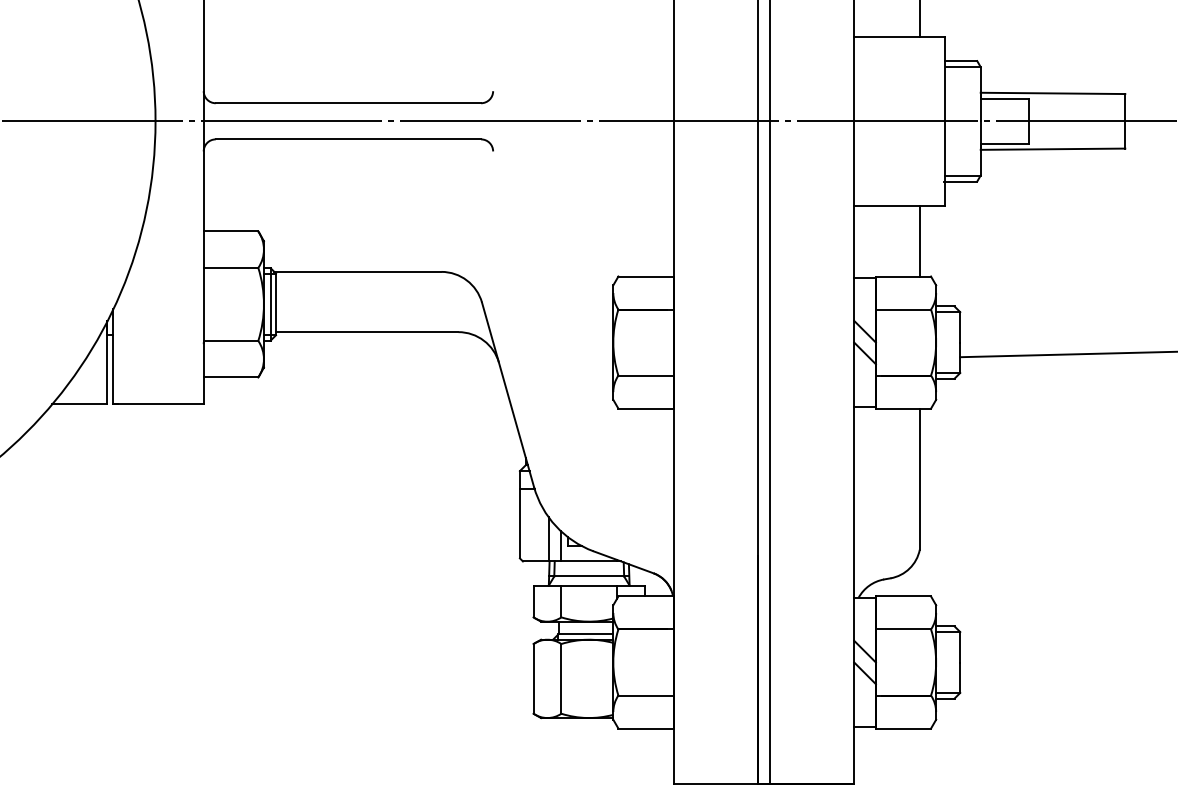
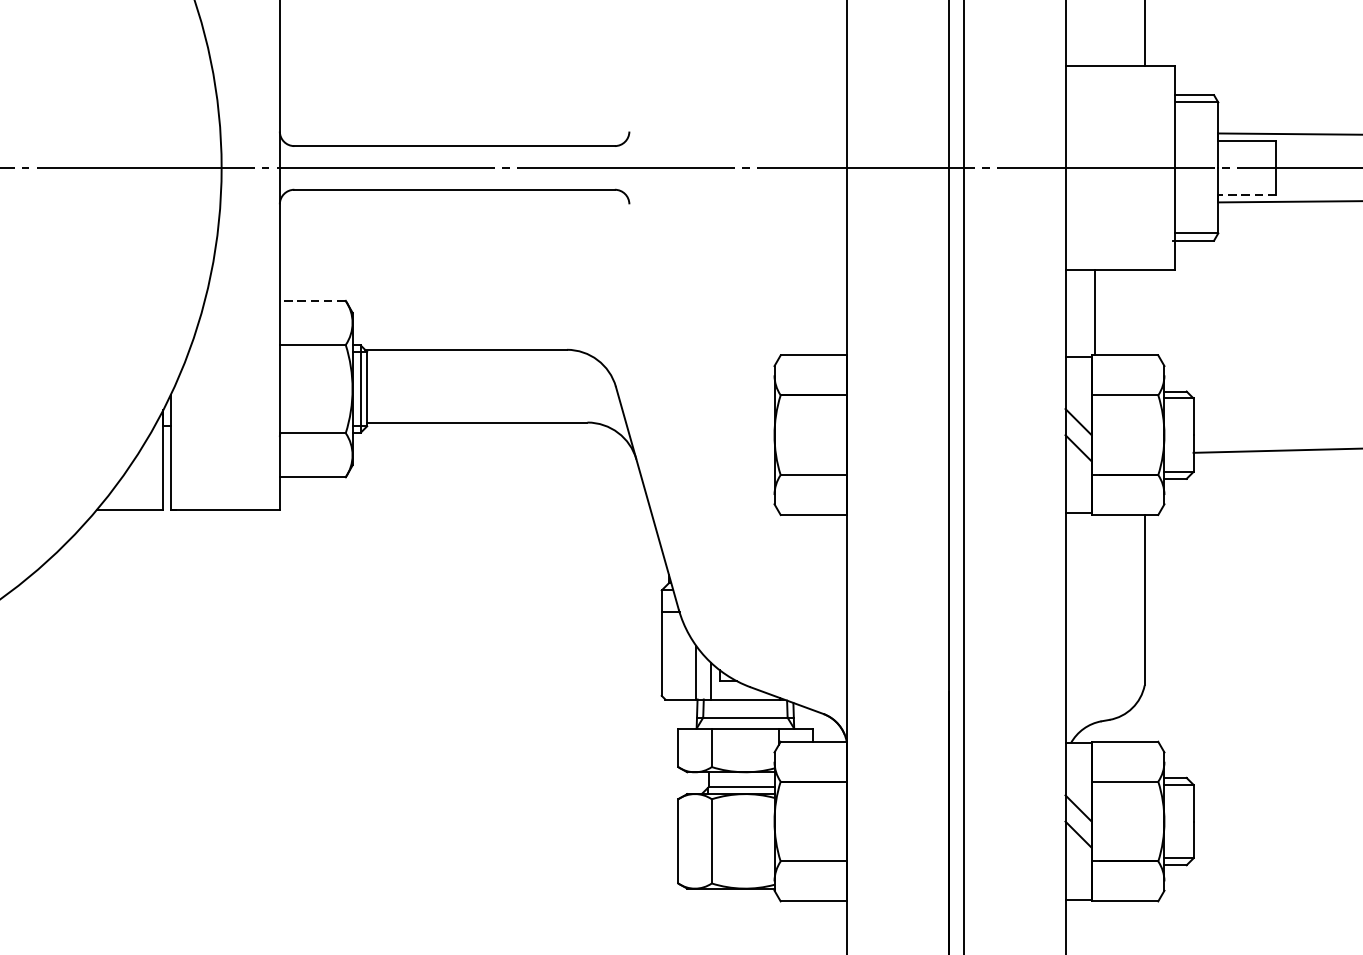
line: (1004, 143) -> (1247, 194), solid -> dashed
line: (230, 231) -> (312, 301), solid -> dashed
line: (919, 240) -> (1094, 311), moved

